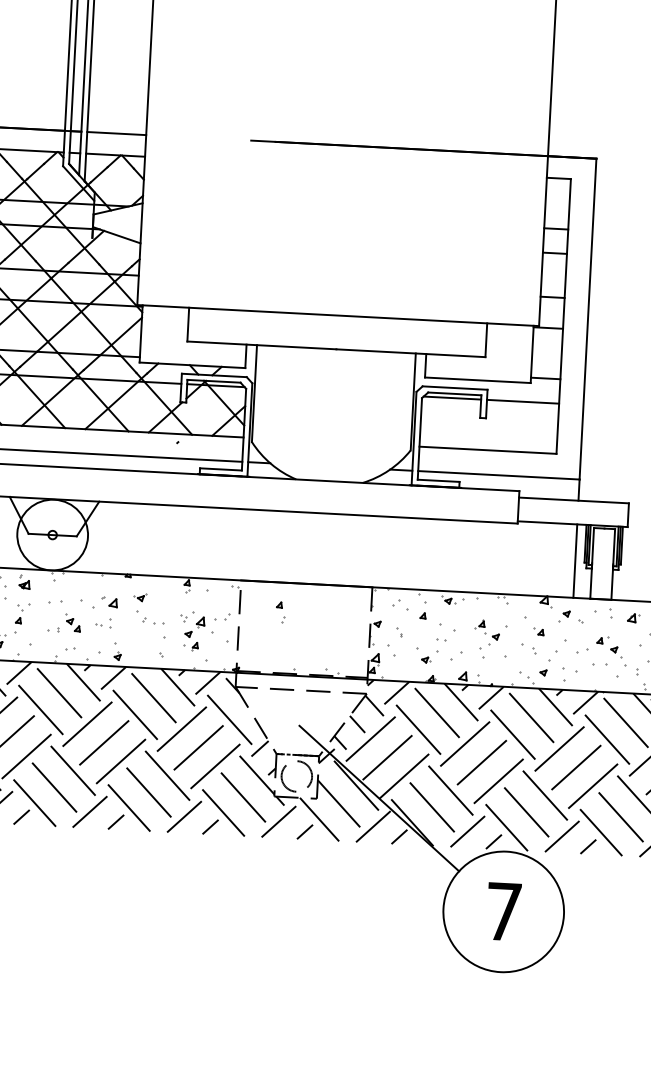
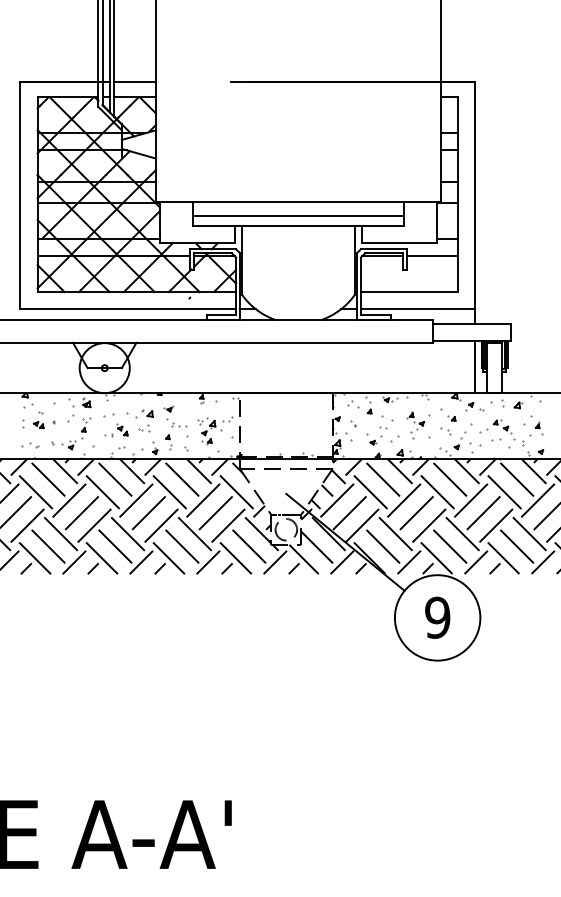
line: (337, 334) -> (298, 215), added
part: (280, 612) -> (168, 442), moved
text: (503, 911) -> (437, 617), 7 -> 9

